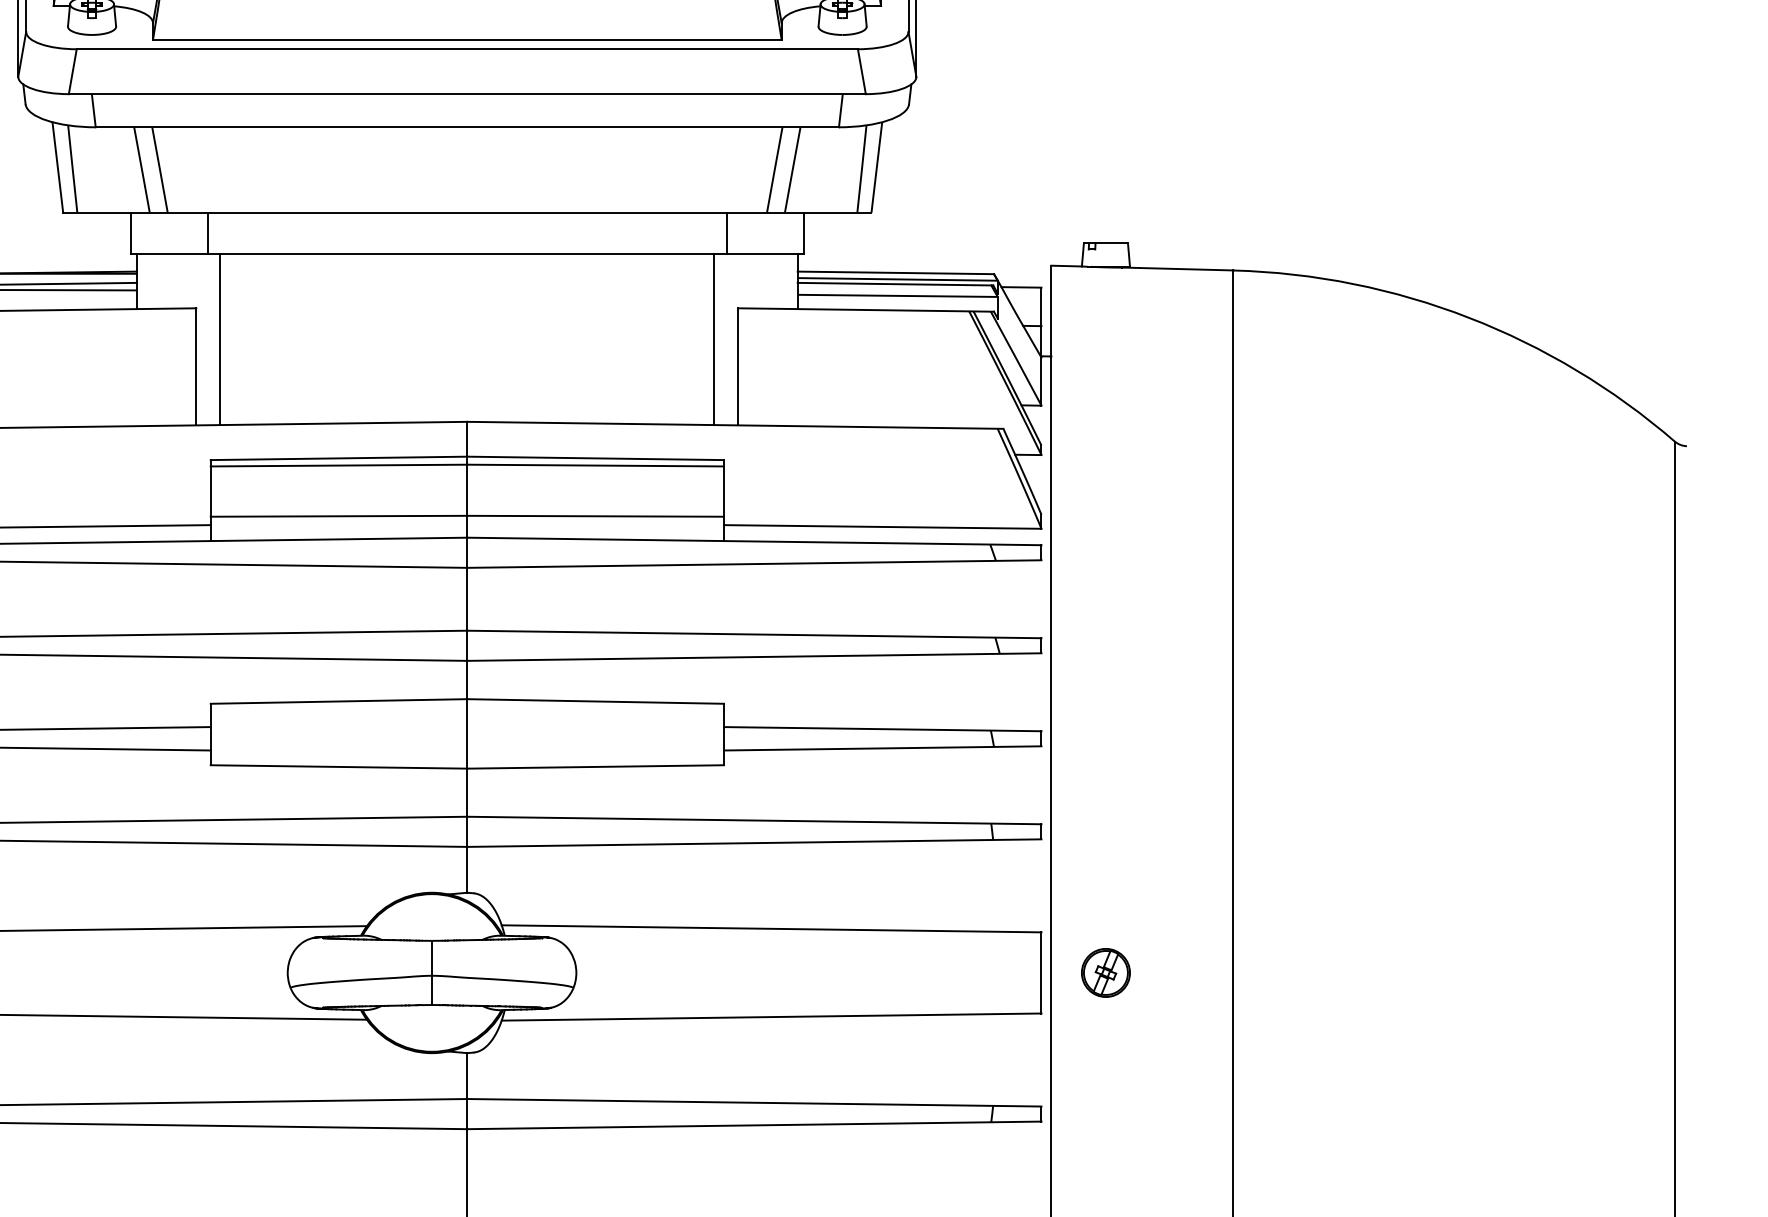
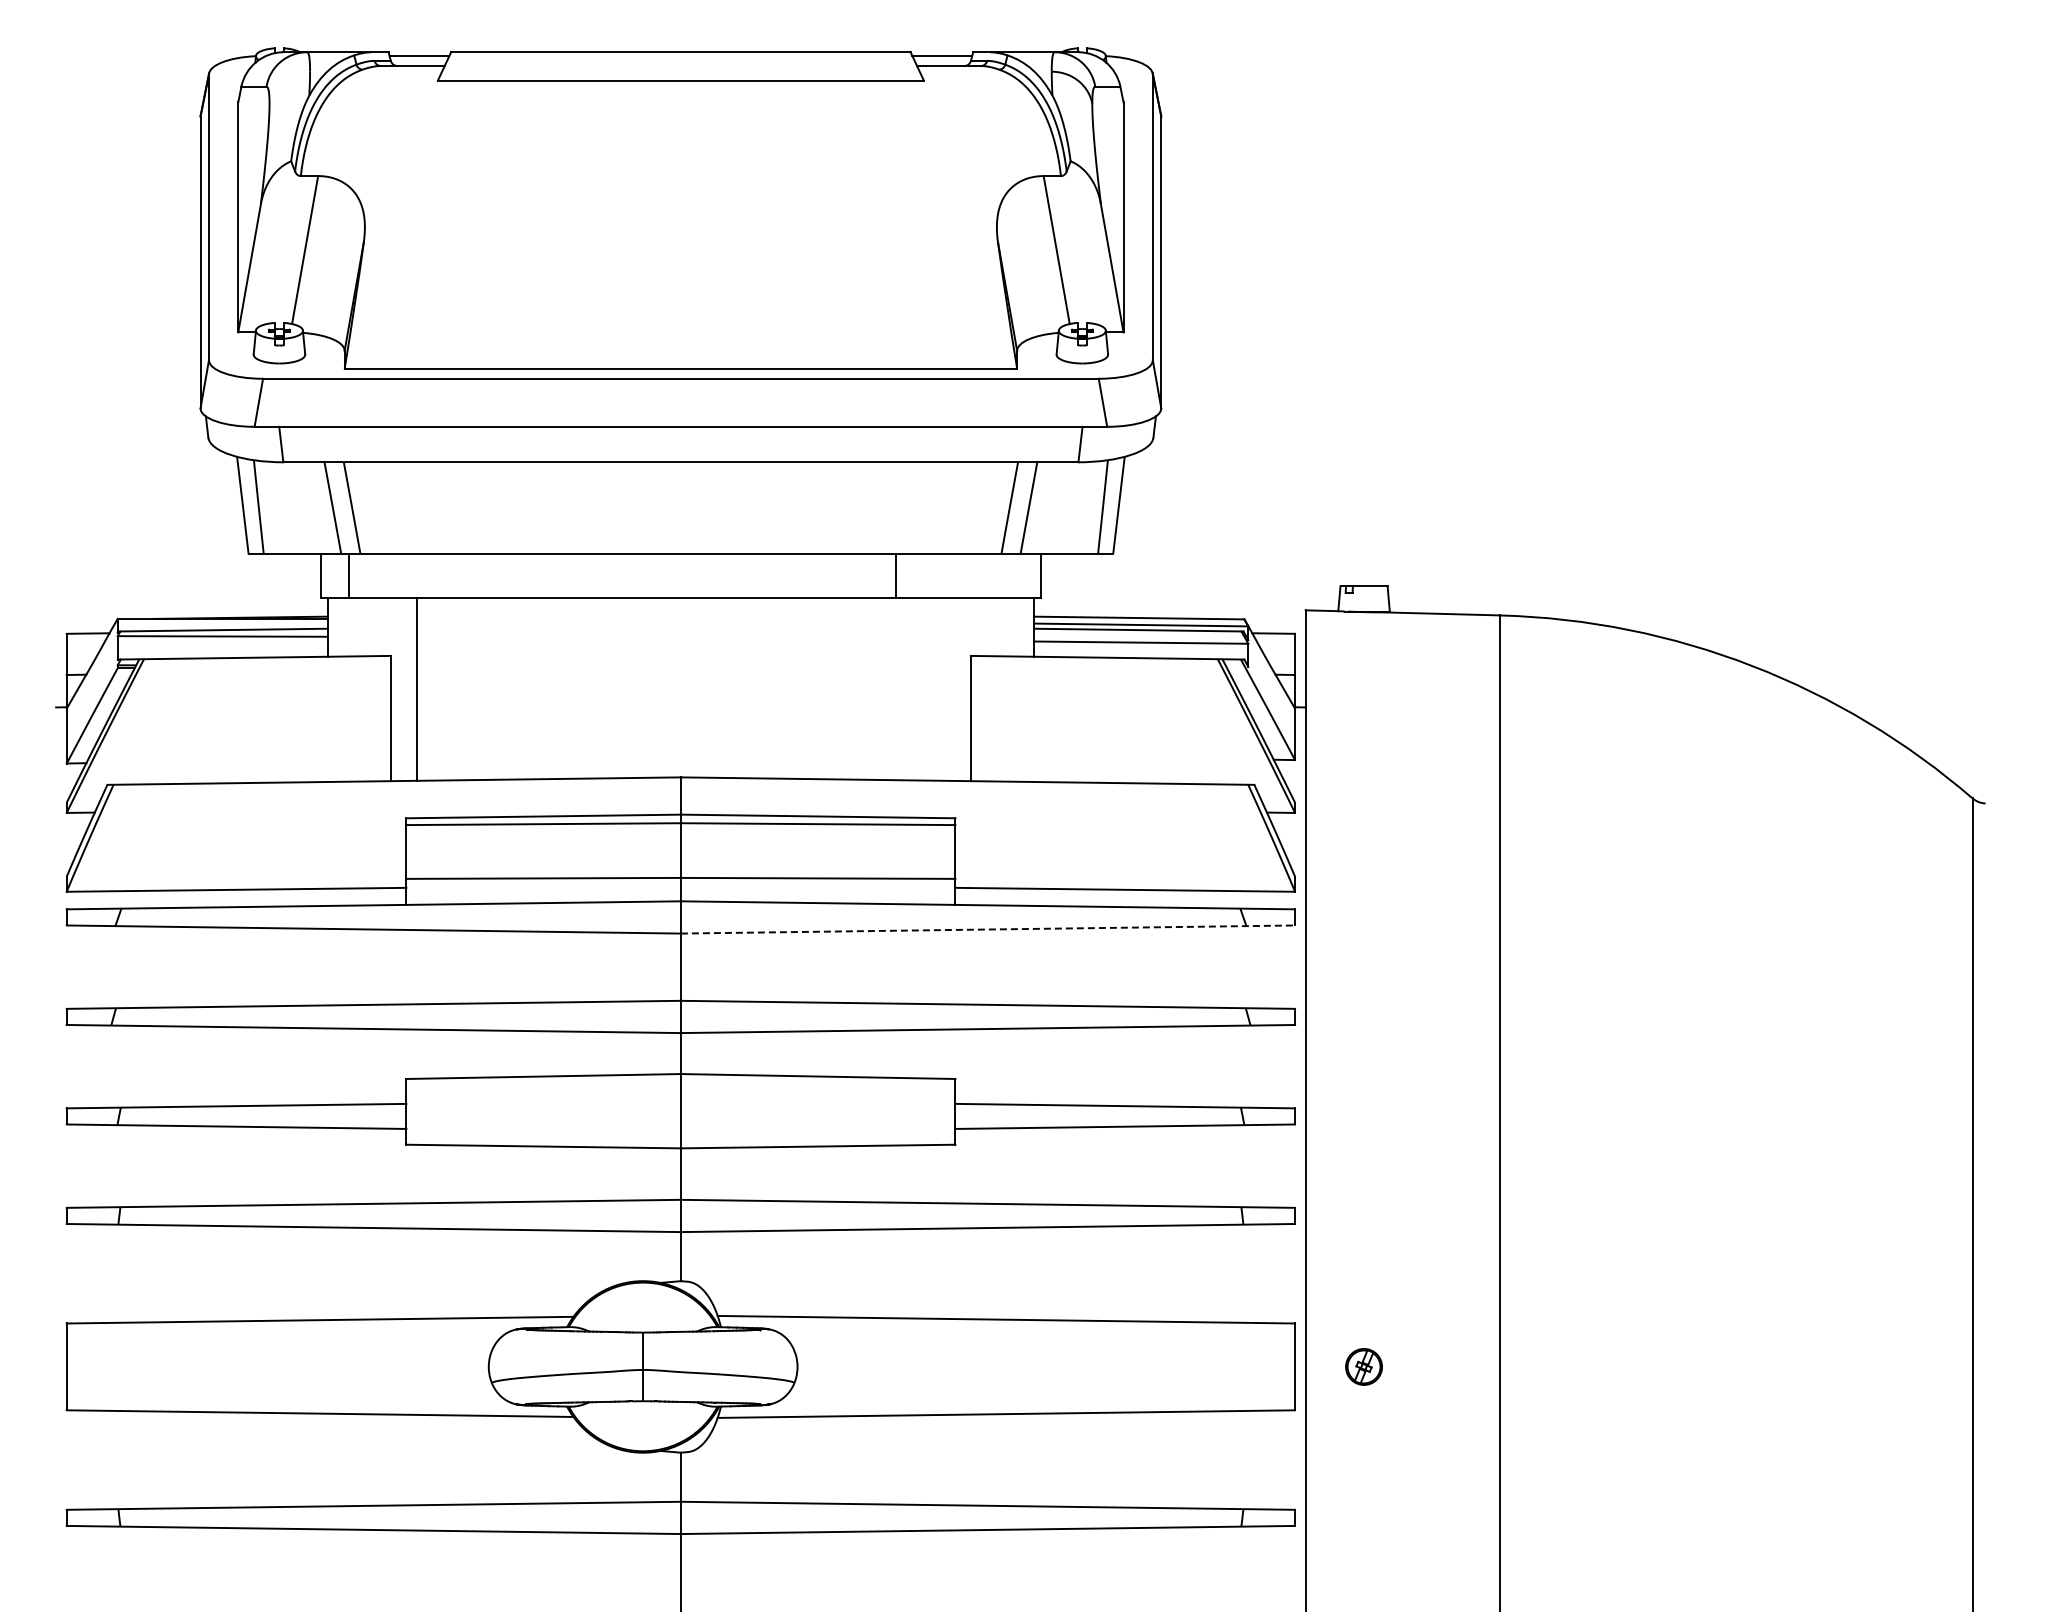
line: (207, 233) -> (348, 575), moved
line: (726, 233) -> (895, 575), moved
line: (714, 339) -> (945, 689), removed
line: (754, 564) -> (988, 929), solid -> dashed
part: (1105, 972) -> (1363, 1366), size x0.7

